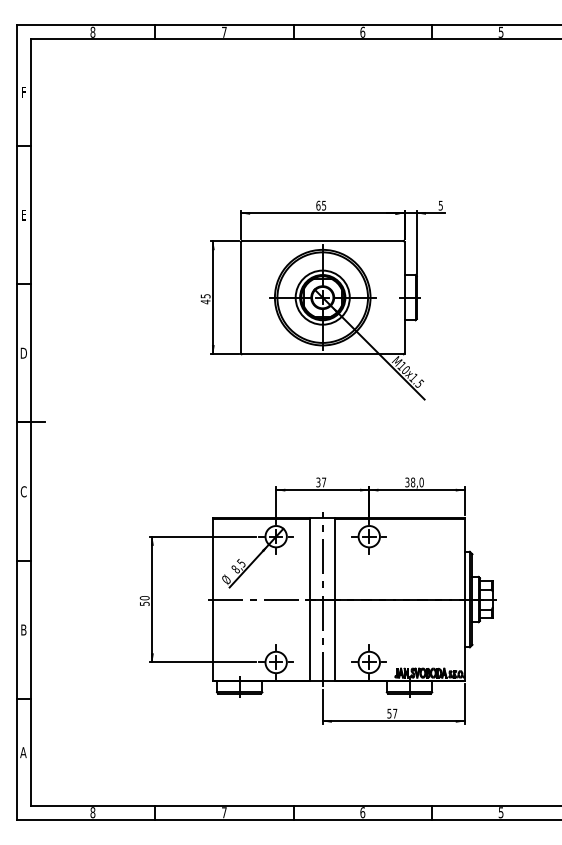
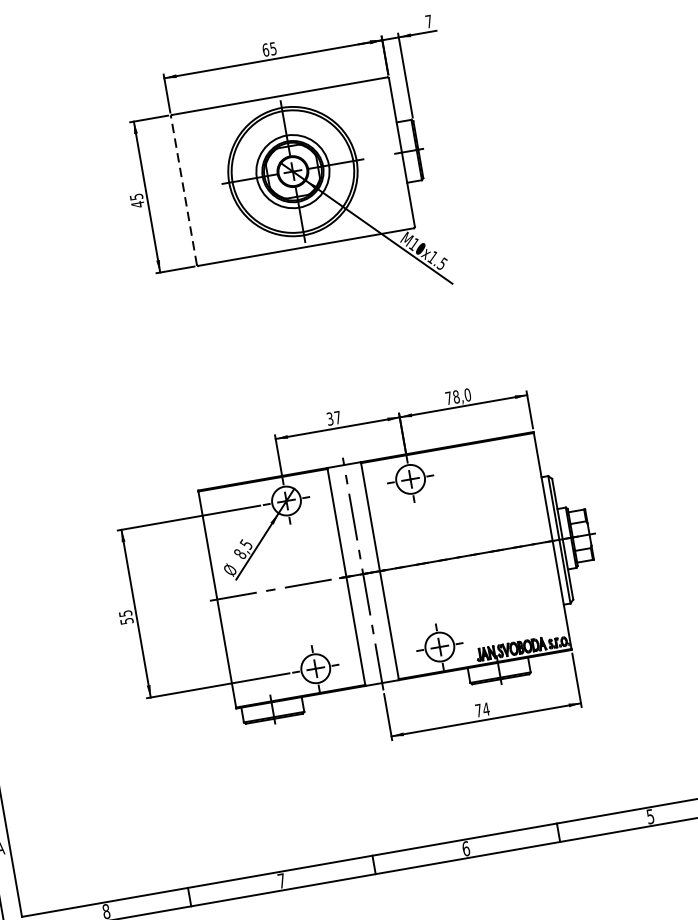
text: (440, 205) -> (428, 21), 5 -> 7
line: (240, 297) -> (183, 190), solid -> dashed
text: (407, 482) -> (448, 398), 38,0 -> 78,0
text: (144, 598) -> (125, 614), 50 -> 55
text: (392, 713) -> (482, 709), 57 -> 74

